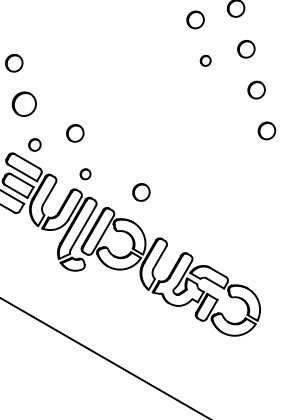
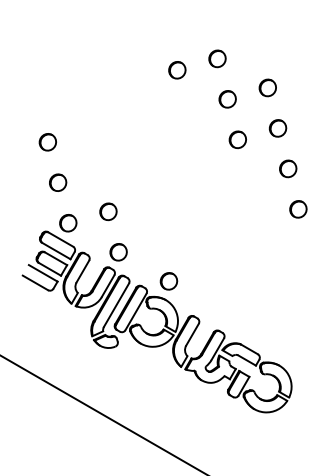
part: (205, 60) -> (237, 139), size x1.67
part: (24, 103) -> (58, 182), size x0.71
part: (35, 145) -> (68, 223), size x1.43
part: (85, 174) -> (118, 252), size x1.67
part: (140, 192) -> (168, 281), moved

